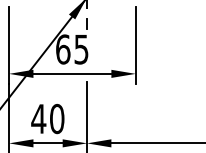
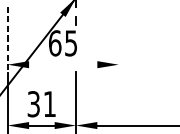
line: (135, 45) -> (118, 39), removed
line: (9, 46) -> (8, 40), solid -> dashed
line: (72, 73) -> (63, 64), removed
text: (47, 118) -> (41, 103), 40 -> 31

